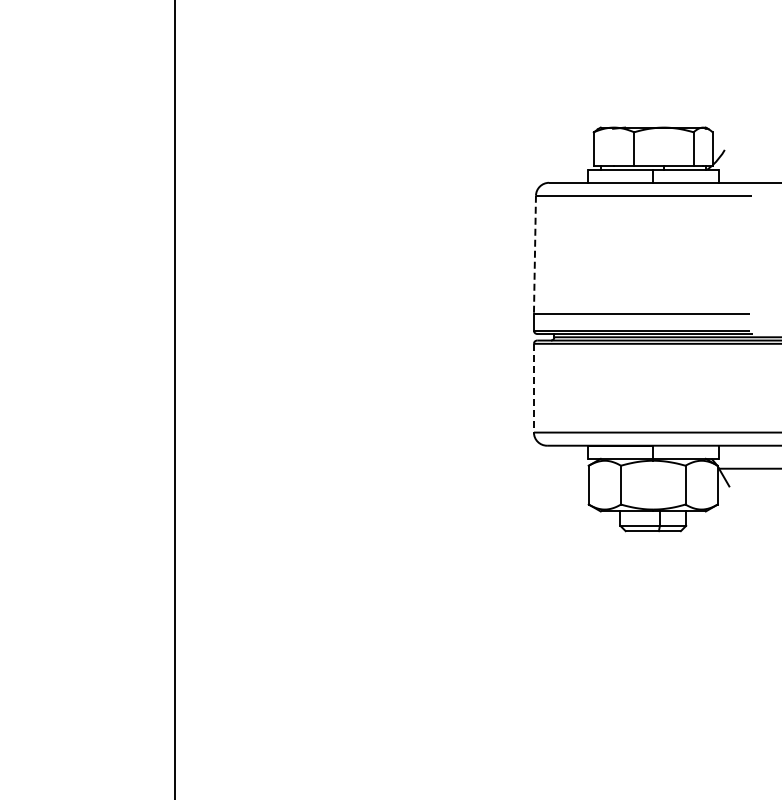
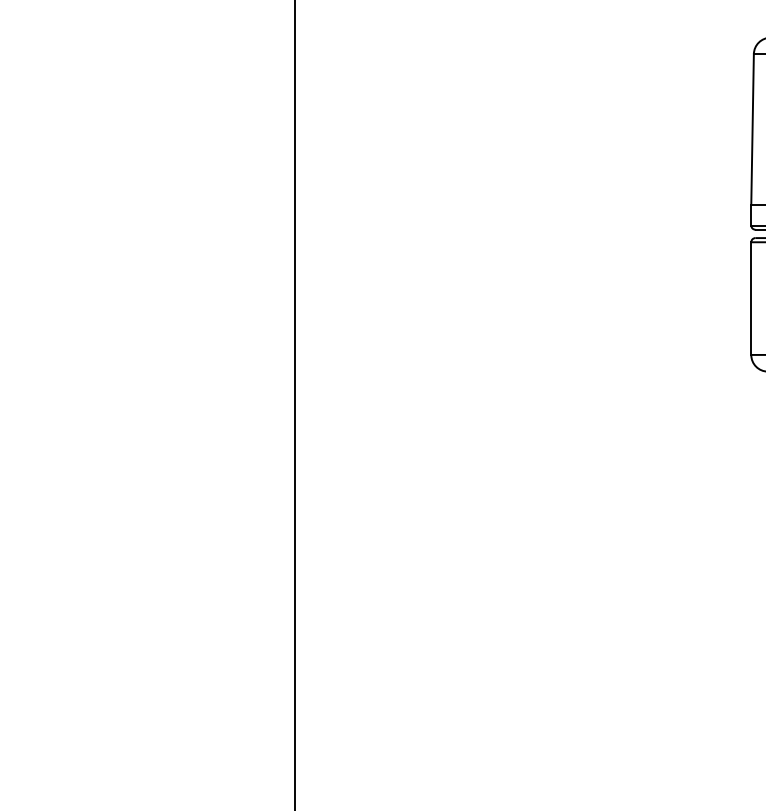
line: (534, 255) -> (751, 130), dashed -> solid
line: (533, 388) -> (750, 298), dashed -> solid

